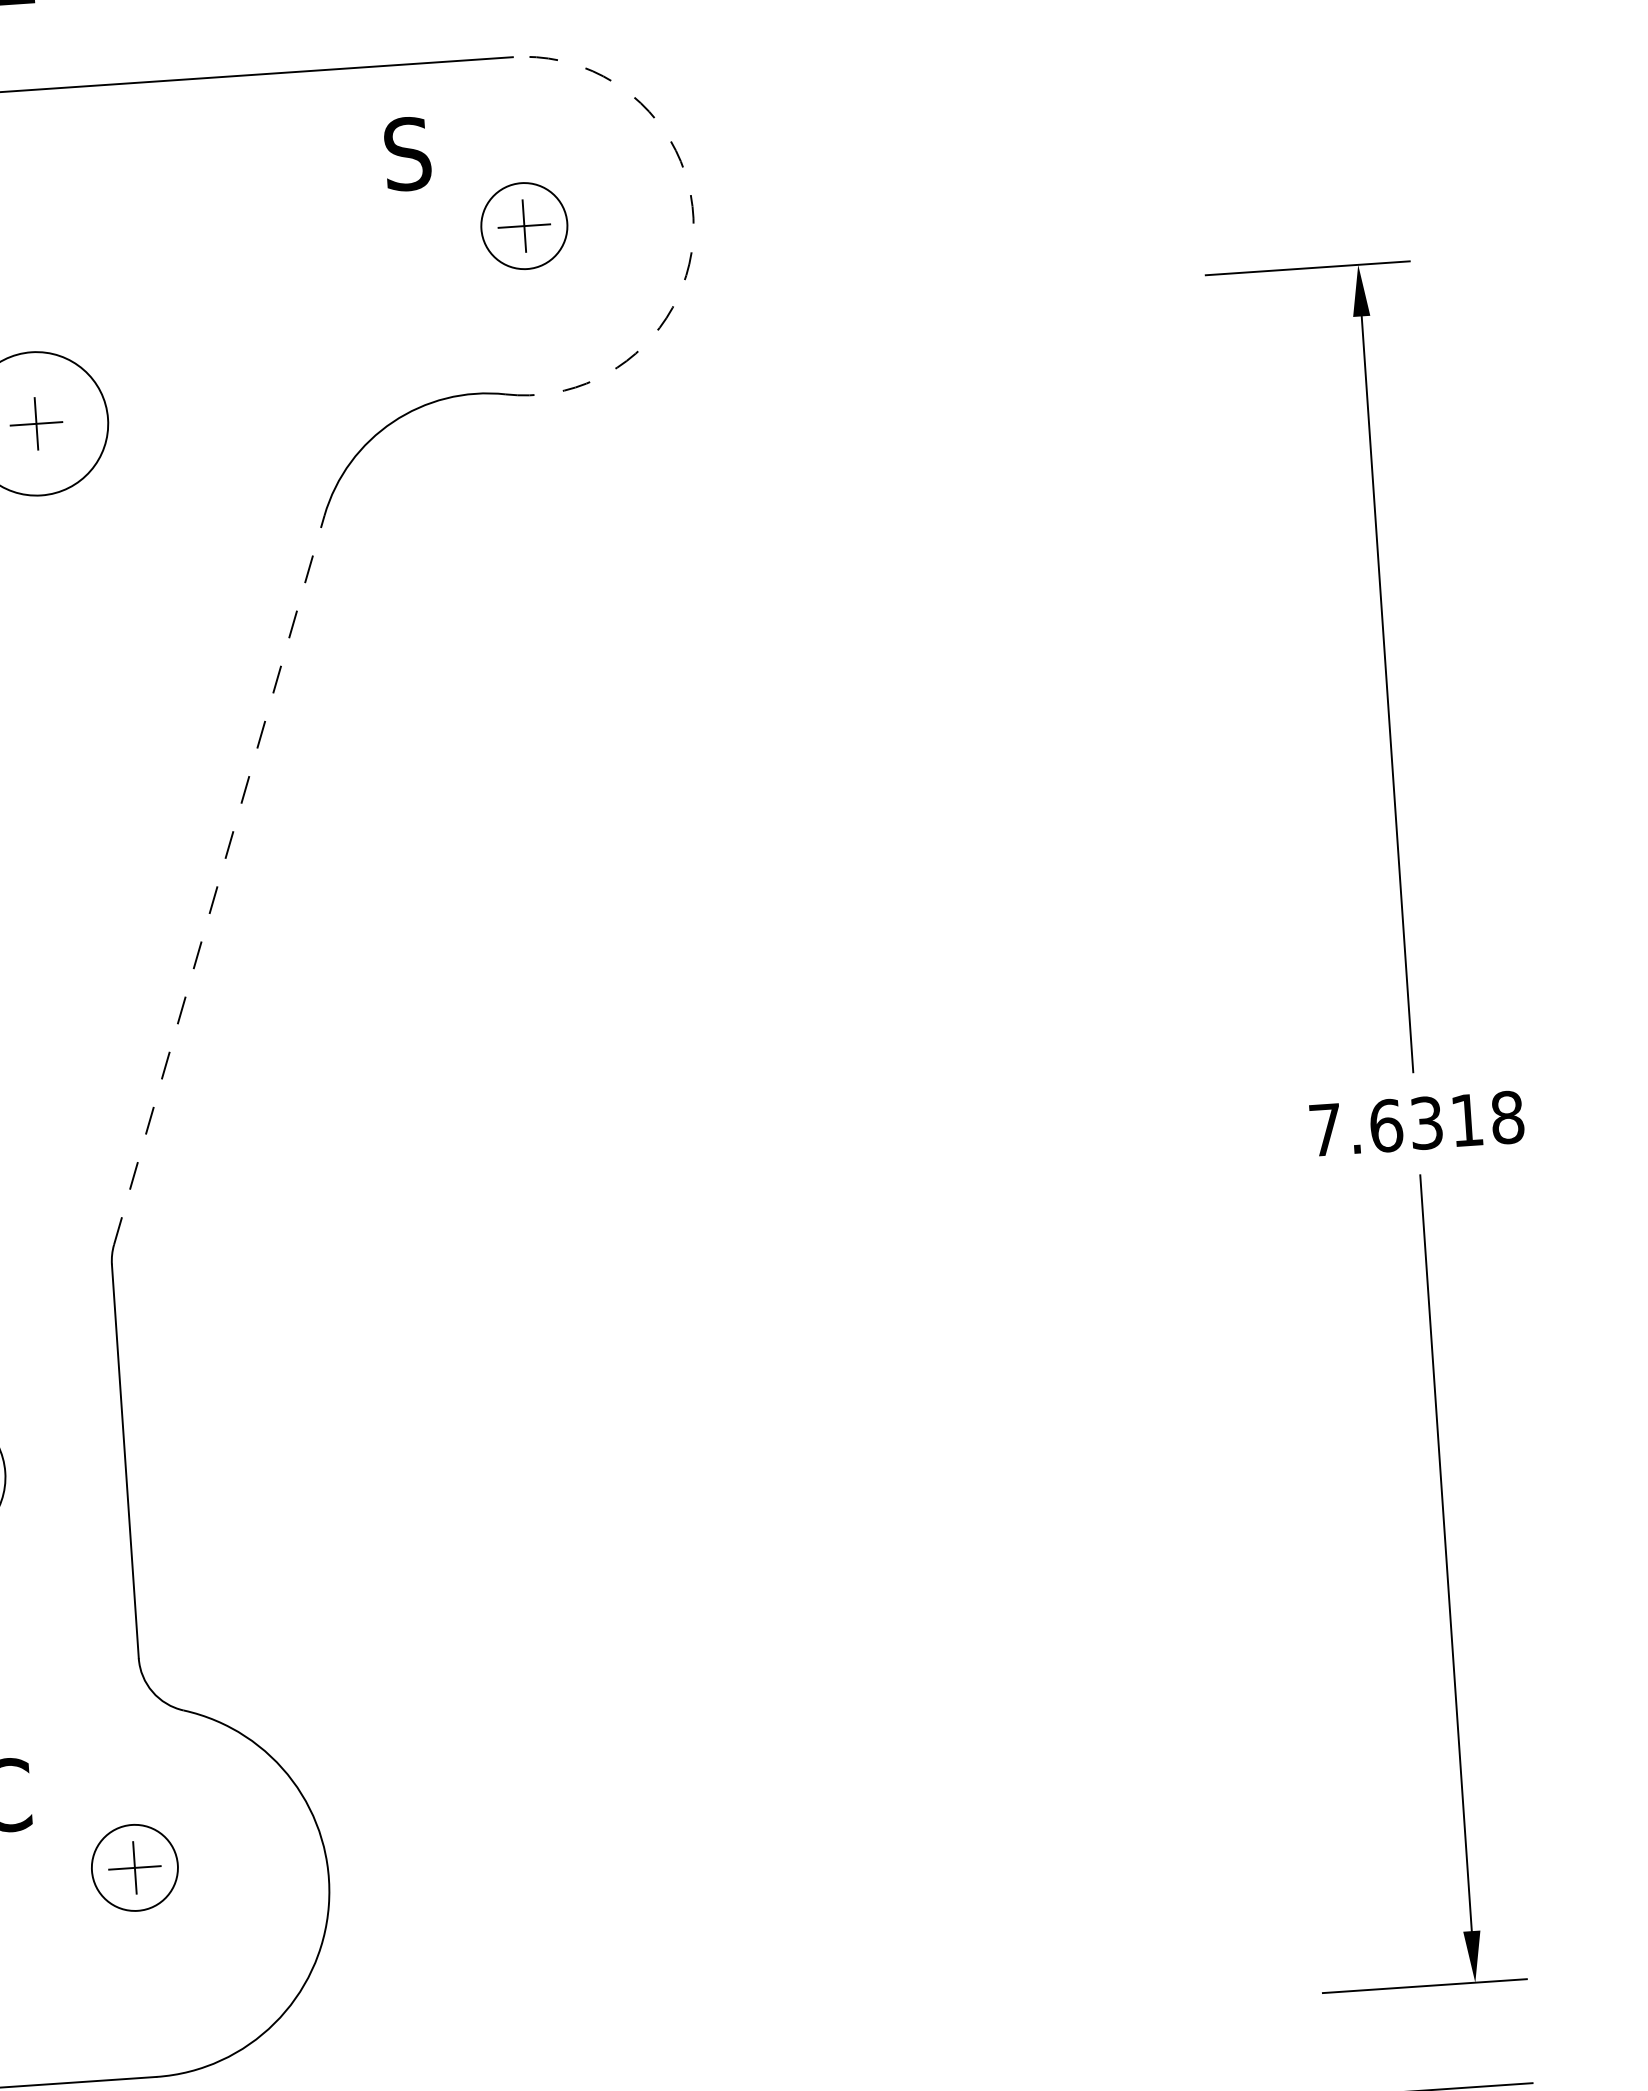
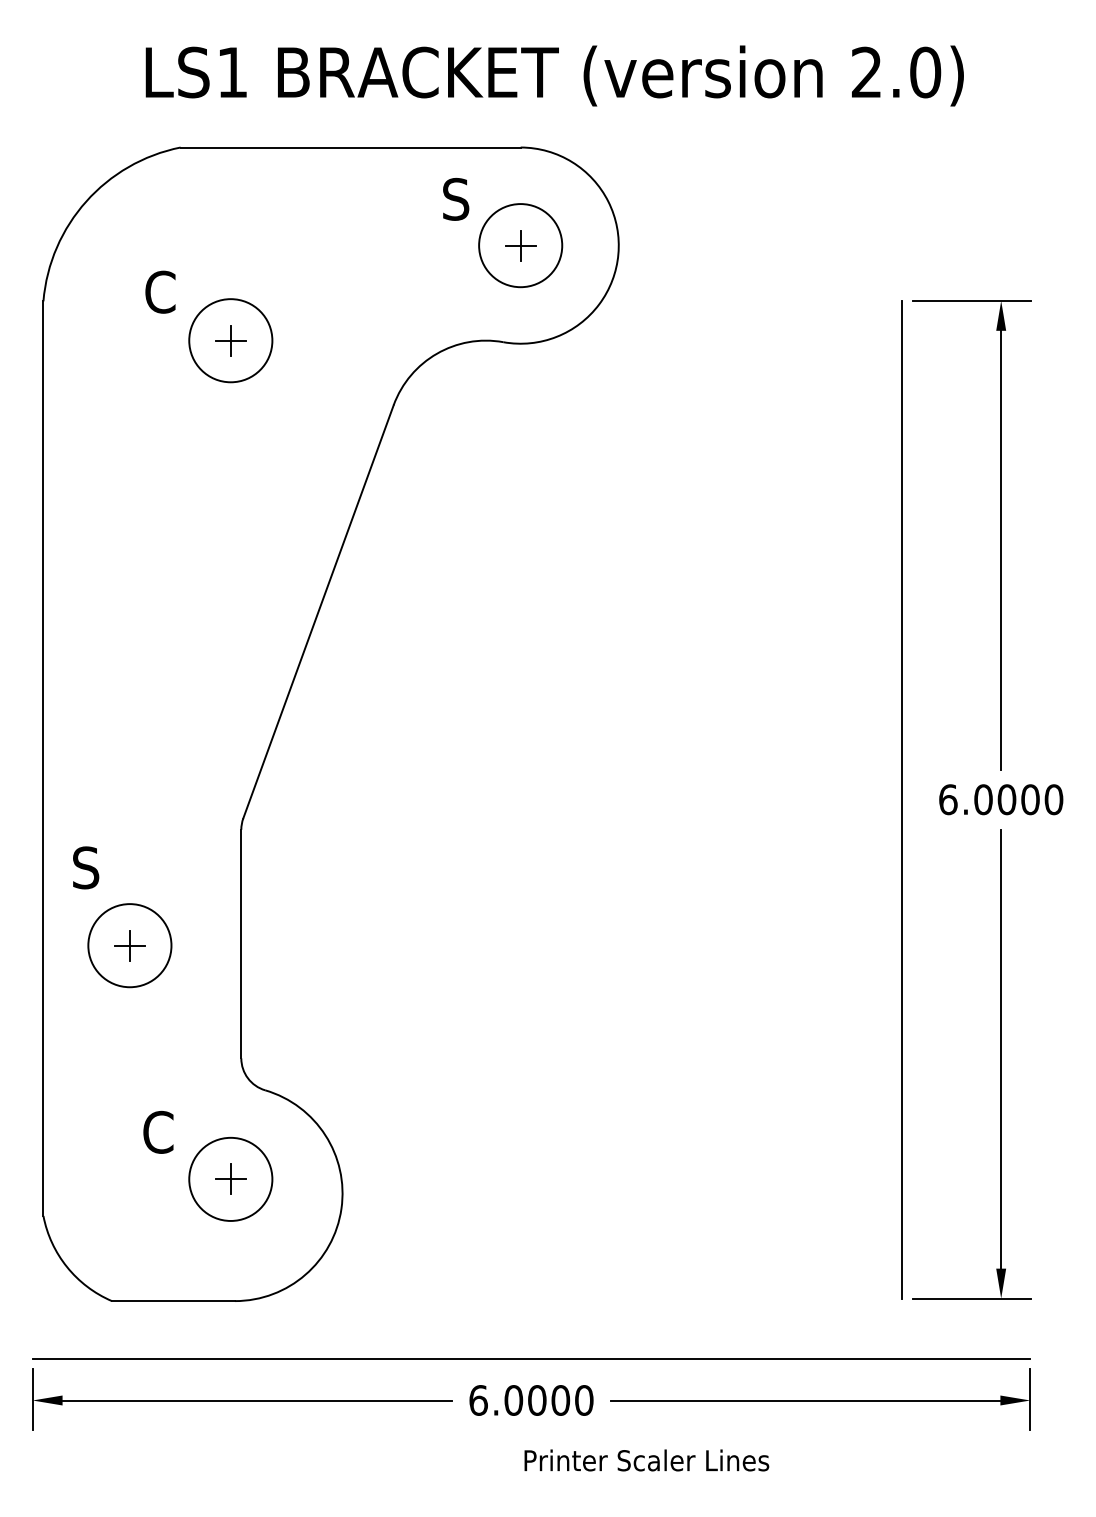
circle: (524, 225) -> (520, 245), size x1.67
arc: (693, 229) -> (618, 254), dashed -> solid
line: (219, 879) -> (318, 611), dashed -> solid
text: (1417, 1123) -> (1001, 799), 7.6318 -> 6.0000
line: (1246, 1134) -> (902, 799), added
circle: (134, 1866) -> (230, 1178), size x1.67

